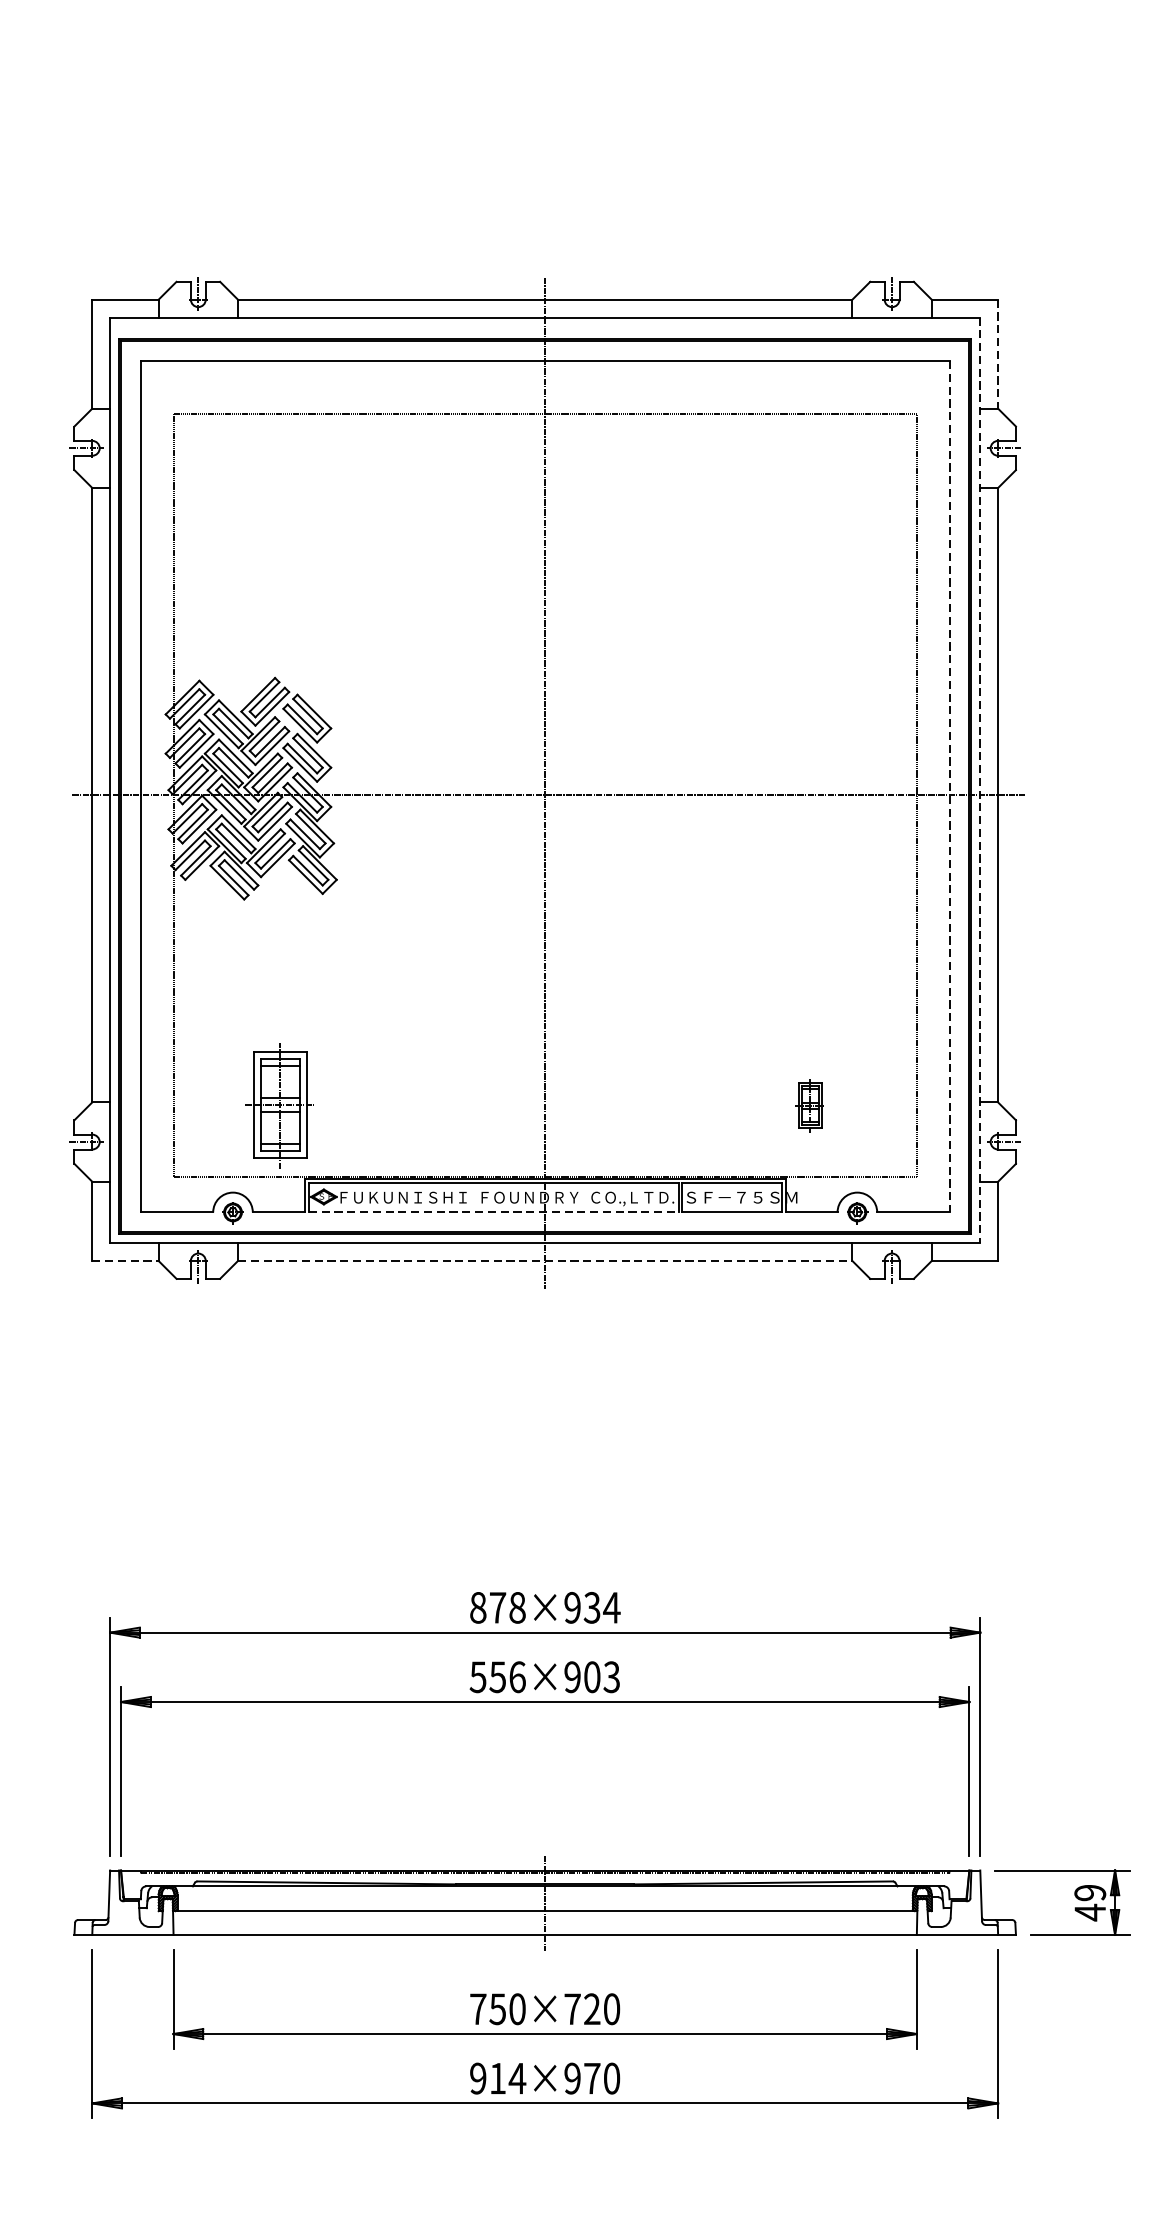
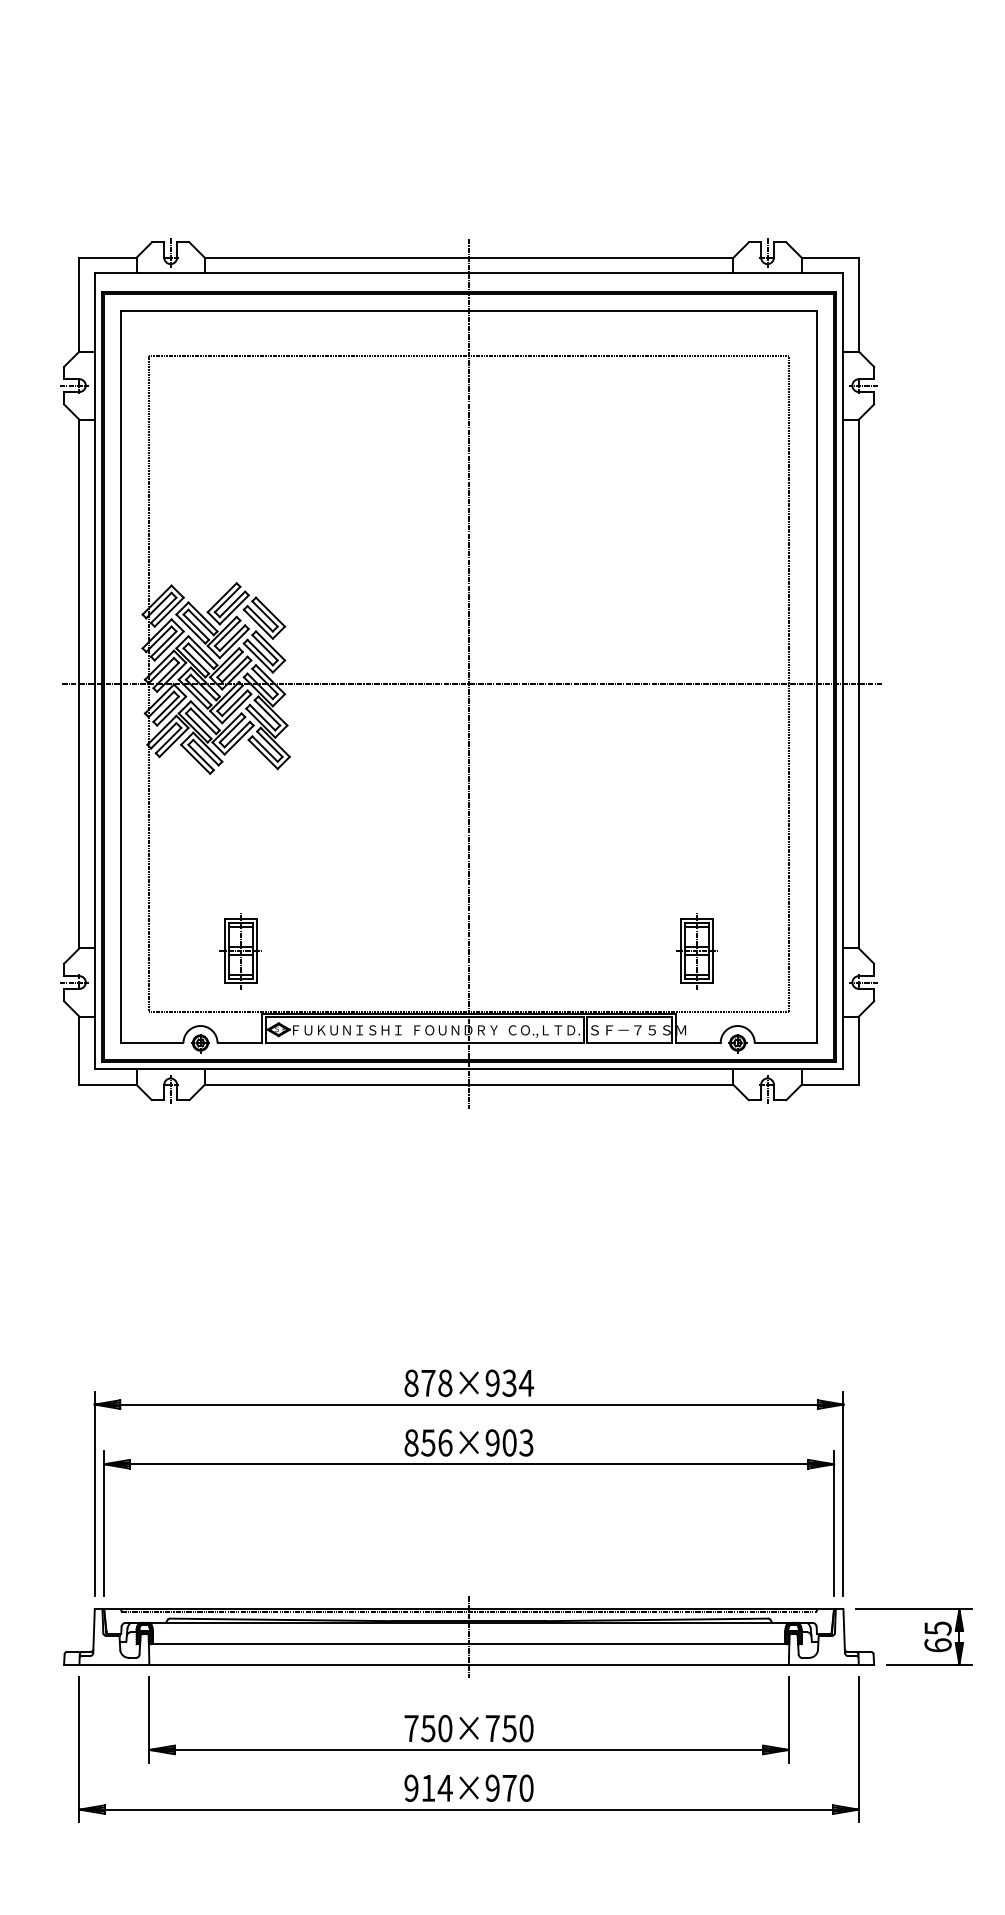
line: (997, 354) -> (858, 304), dashed -> solid
line: (980, 780) -> (843, 671), dashed -> solid
line: (950, 787) -> (817, 677), dashed -> solid
part: (279, 1106) -> (240, 951), size x0.71
part: (809, 1106) -> (696, 951), size x1.67
line: (494, 1212) -> (425, 1043), dashed -> solid
line: (126, 1260) -> (108, 1084), dashed -> solid
line: (545, 1260) -> (469, 1084), dashed -> solid
text: (478, 1676) -> (411, 1442), 556×903 -> 856×903
text: (1089, 1903) -> (937, 1637), 49 -> 65
text: (592, 2009) -> (509, 1728), 750×720 -> 750×750

